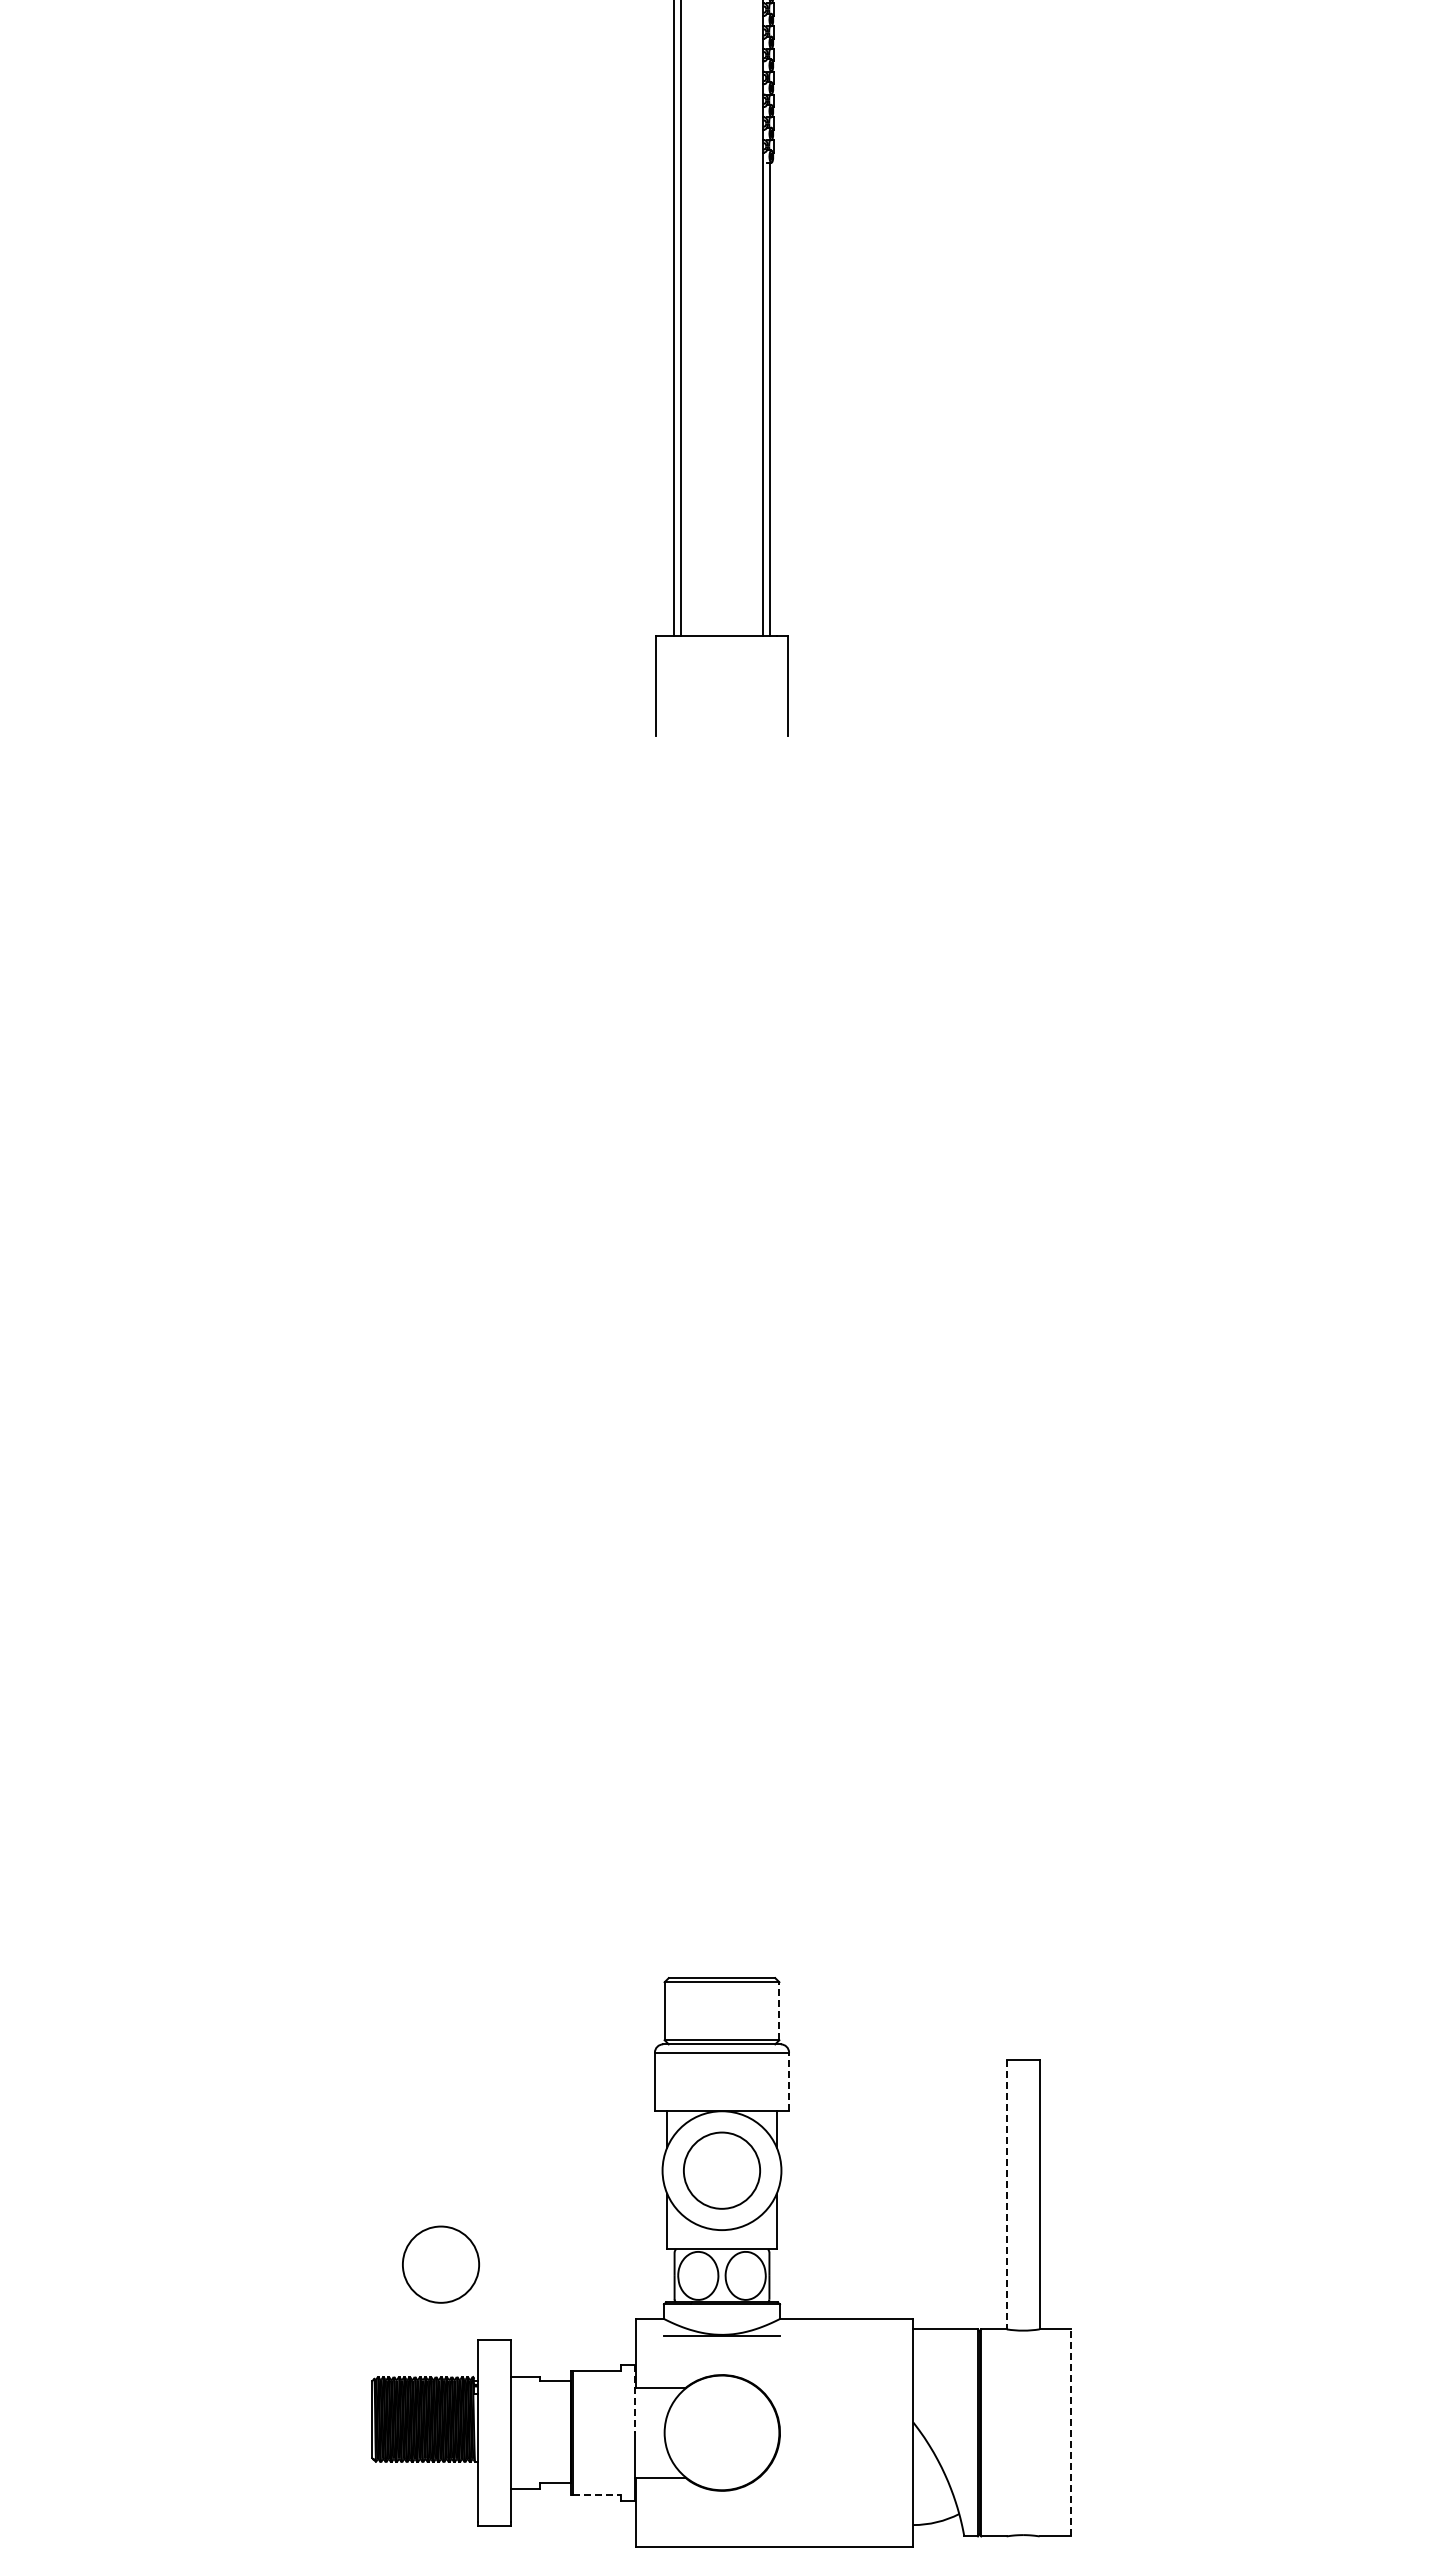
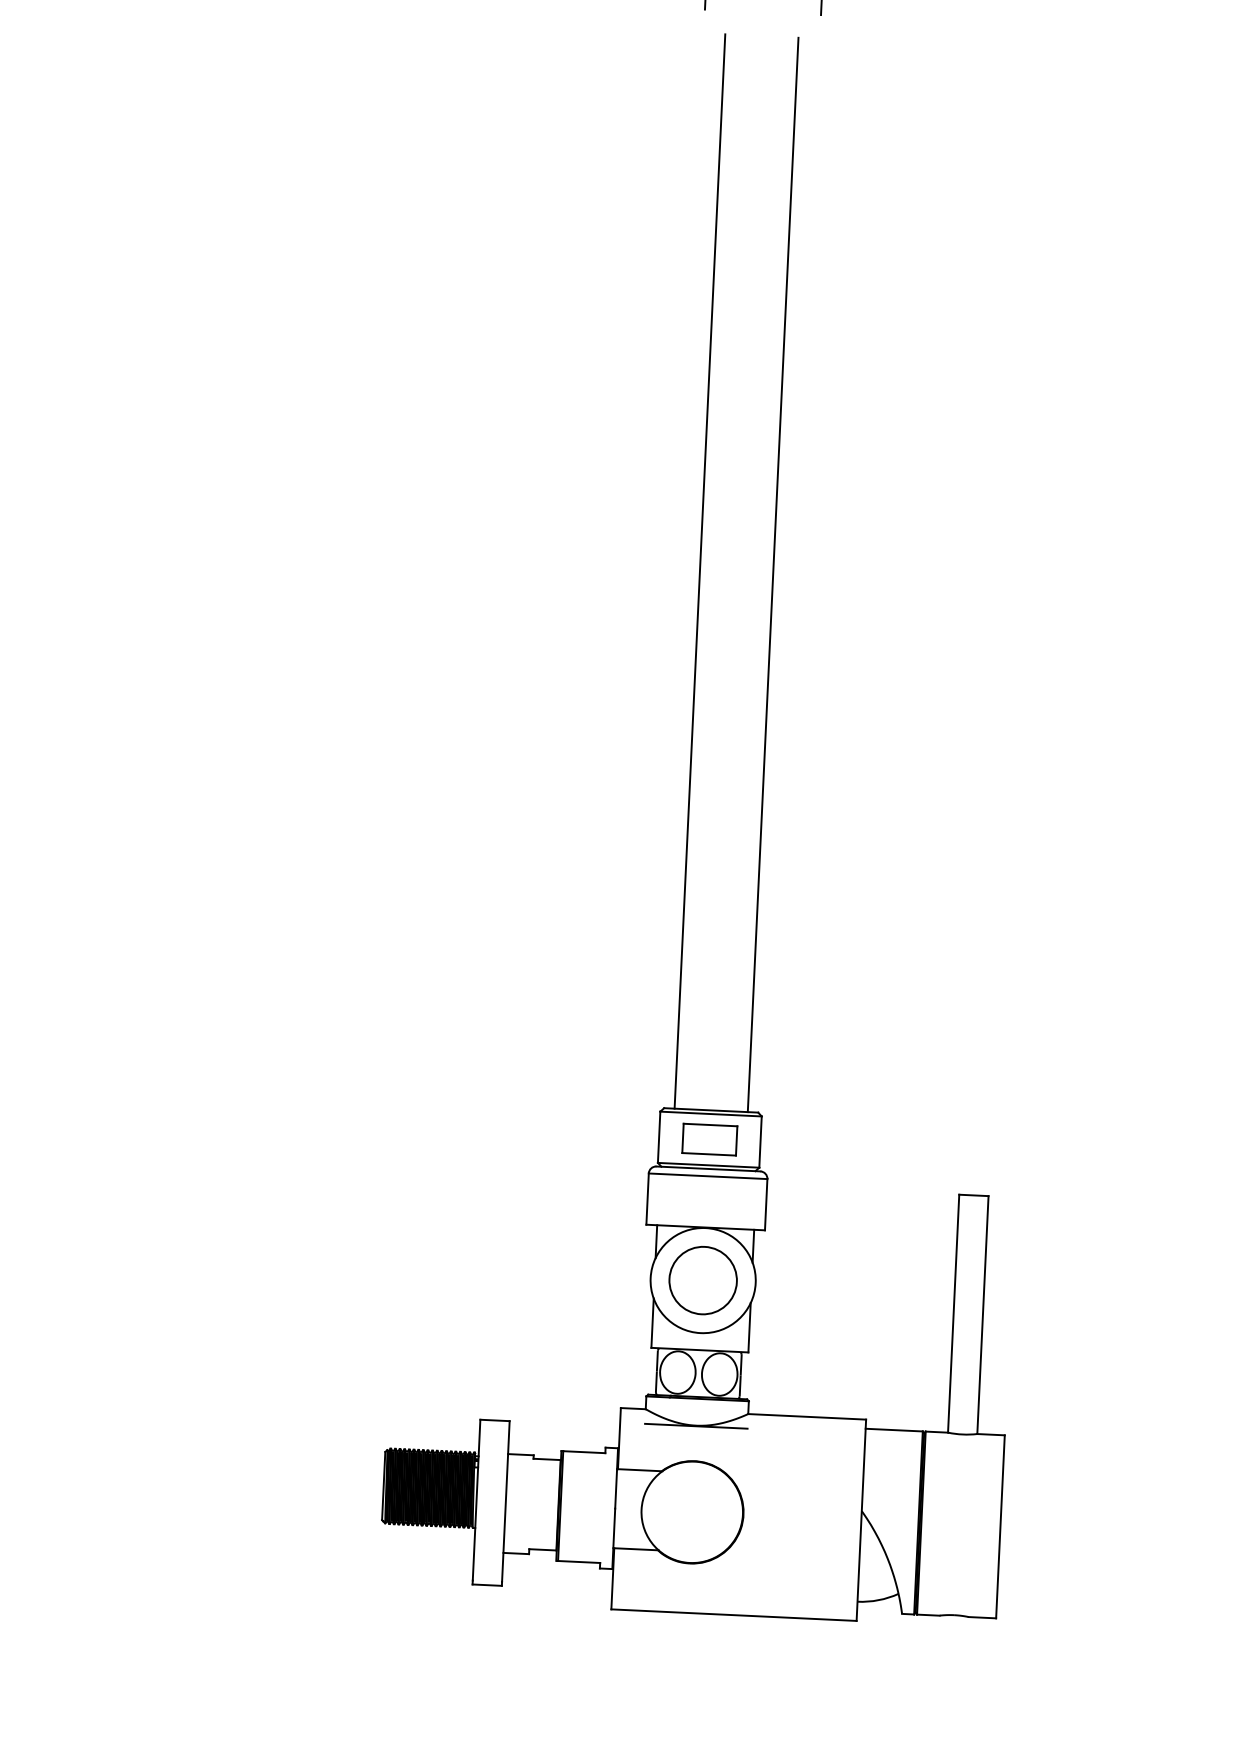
line: (680, 1370) -> (699, 571), added
line: (763, 1370) -> (773, 575), added
part: (721, 2011) -> (709, 1139), added
line: (779, 2011) -> (760, 1142), dashed -> solid
line: (789, 2081) -> (766, 1204), dashed -> solid
line: (1006, 2194) -> (953, 1313), dashed -> solid
circle: (440, 2264) -> (450, 1351), removed
line: (634, 2399) -> (616, 1479), dashed -> solid
line: (1070, 2432) -> (1000, 1526), dashed -> solid
line: (596, 2495) -> (578, 1562), dashed -> solid

